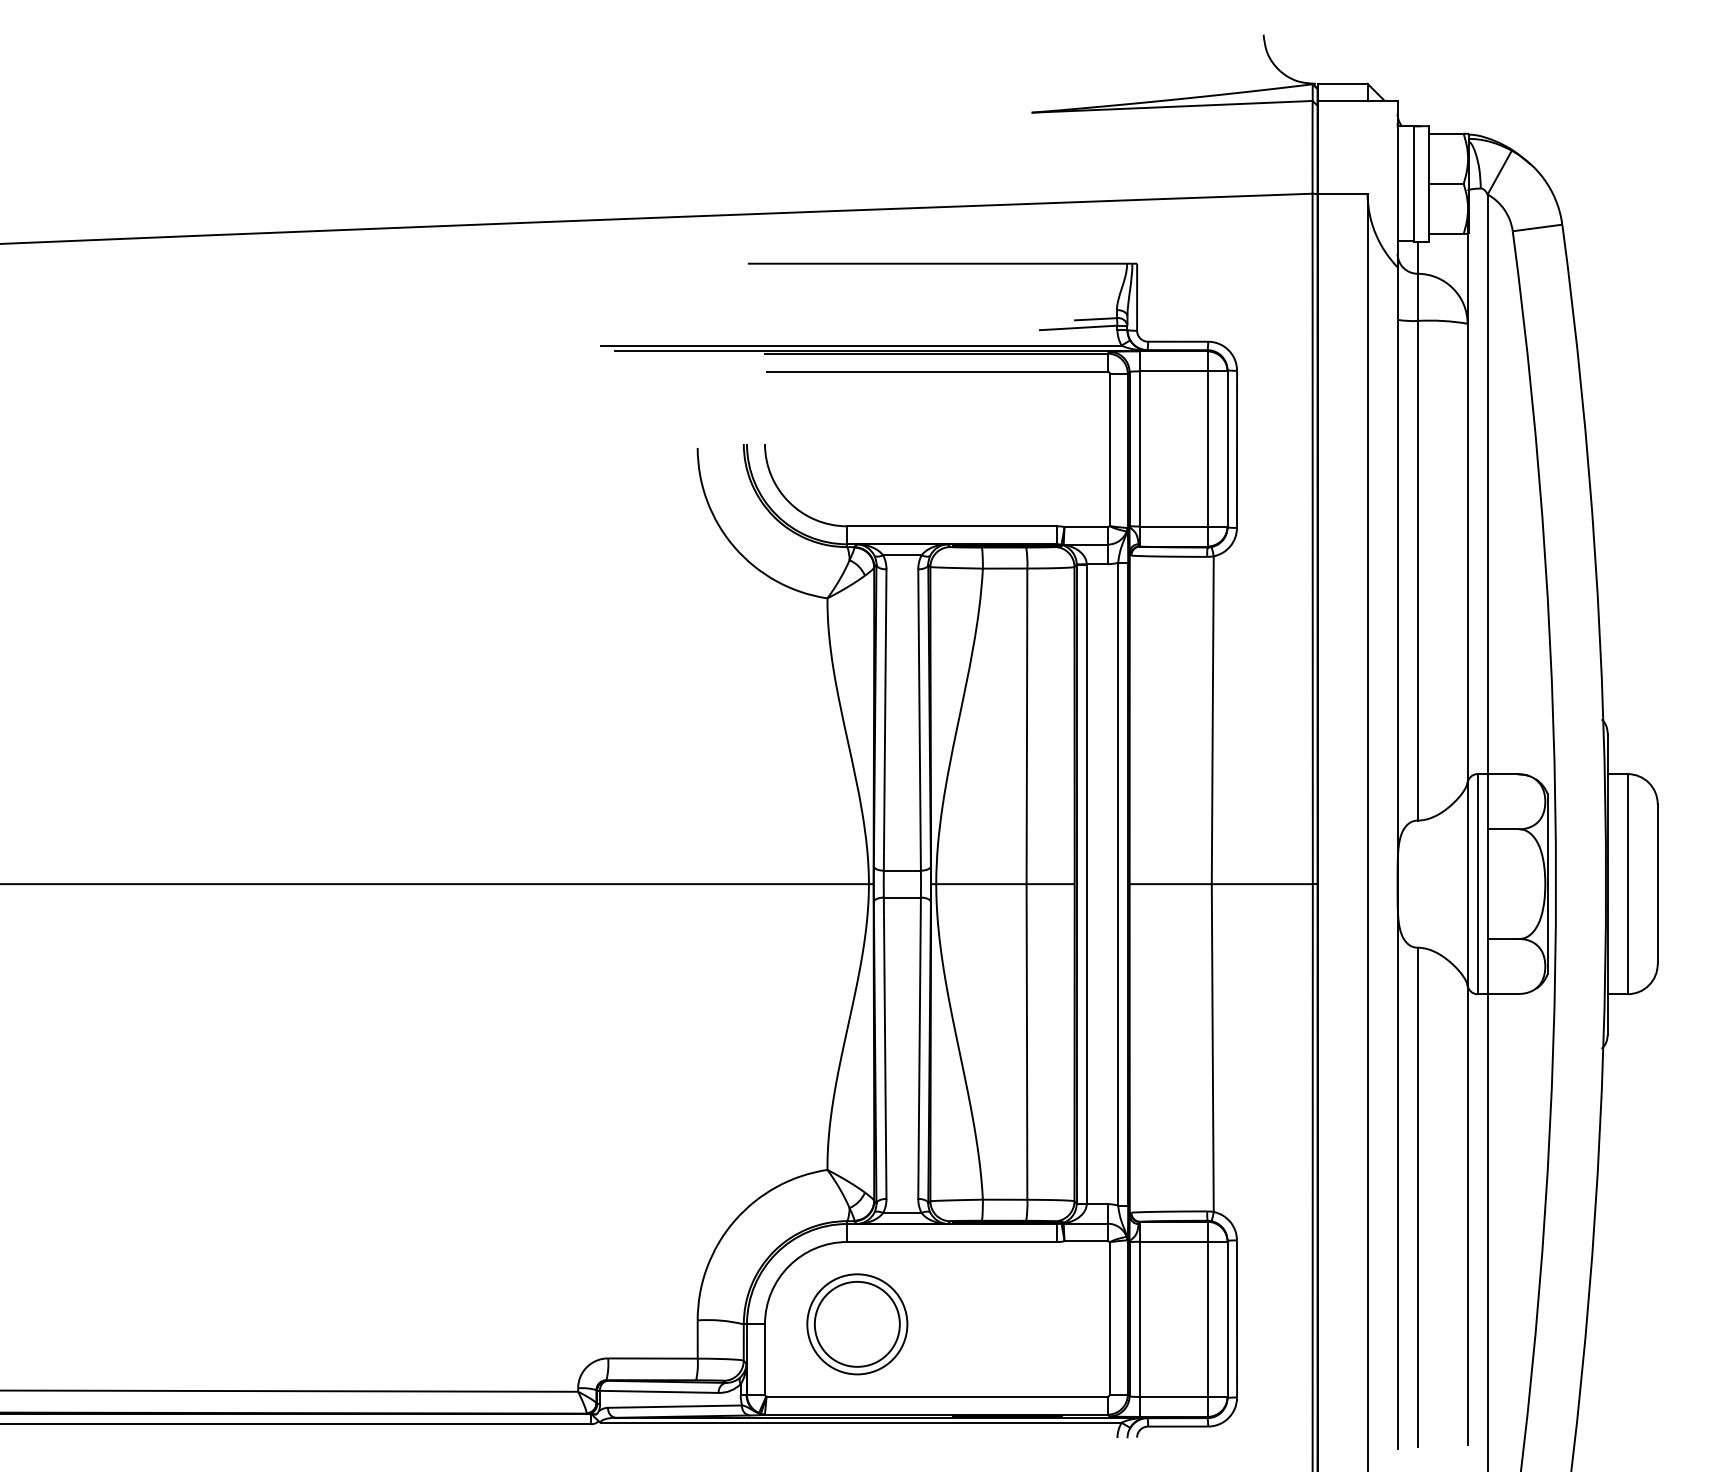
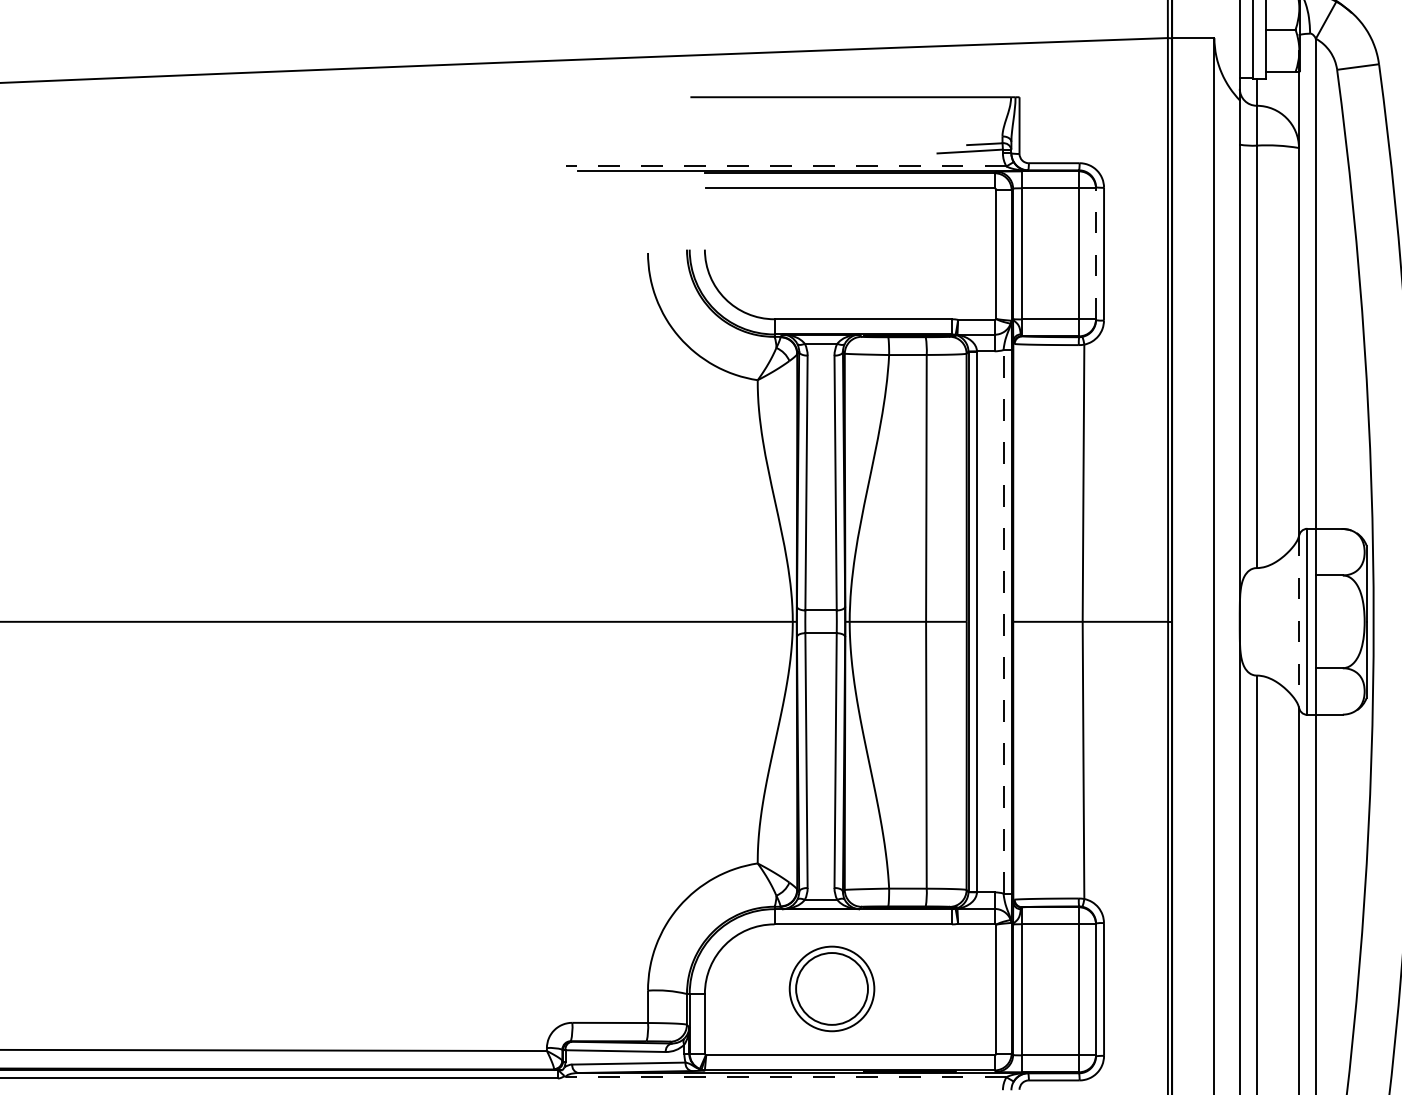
line: (861, 345) -> (786, 166), solid -> dashed
line: (1227, 448) -> (1095, 253), solid -> dashed
line: (1118, 883) -> (1003, 621), solid -> dashed
line: (1467, 884) -> (1298, 622), solid -> dashed
part: (857, 1324) -> (832, 989), moved
line: (861, 1422) -> (786, 1077), solid -> dashed

